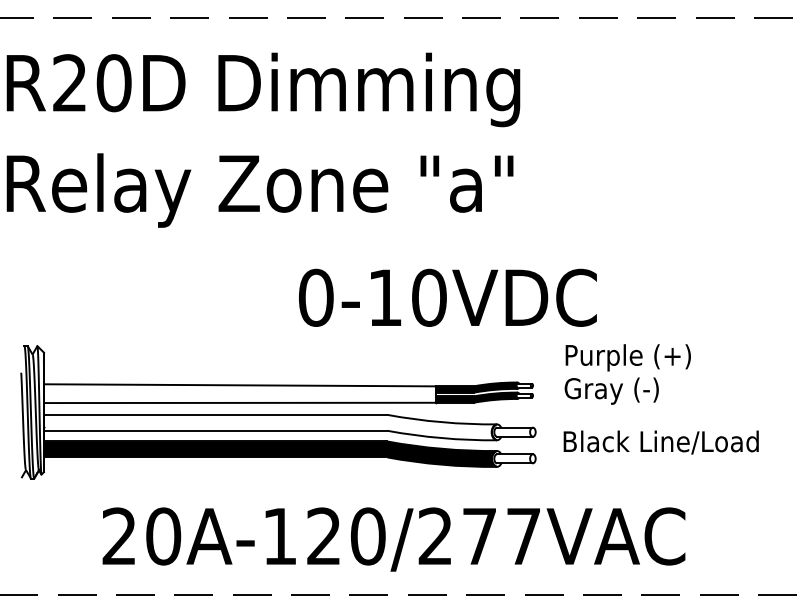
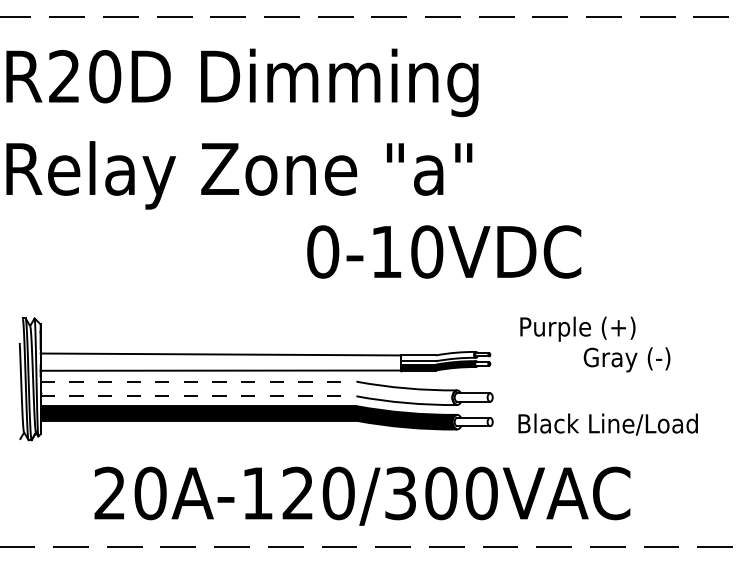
text: (447, 297) -> (443, 251), moved
fill: (476, 387) -> (438, 356), removed
text: (611, 390) -> (626, 359), moved
line: (215, 414) -> (198, 381), solid -> dashed
line: (215, 430) -> (198, 396), solid -> dashed
text: (660, 442) -> (607, 424), moved
text: (479, 536) -> (441, 493), 20A-120/277VAC -> 20A-120/300VAC

